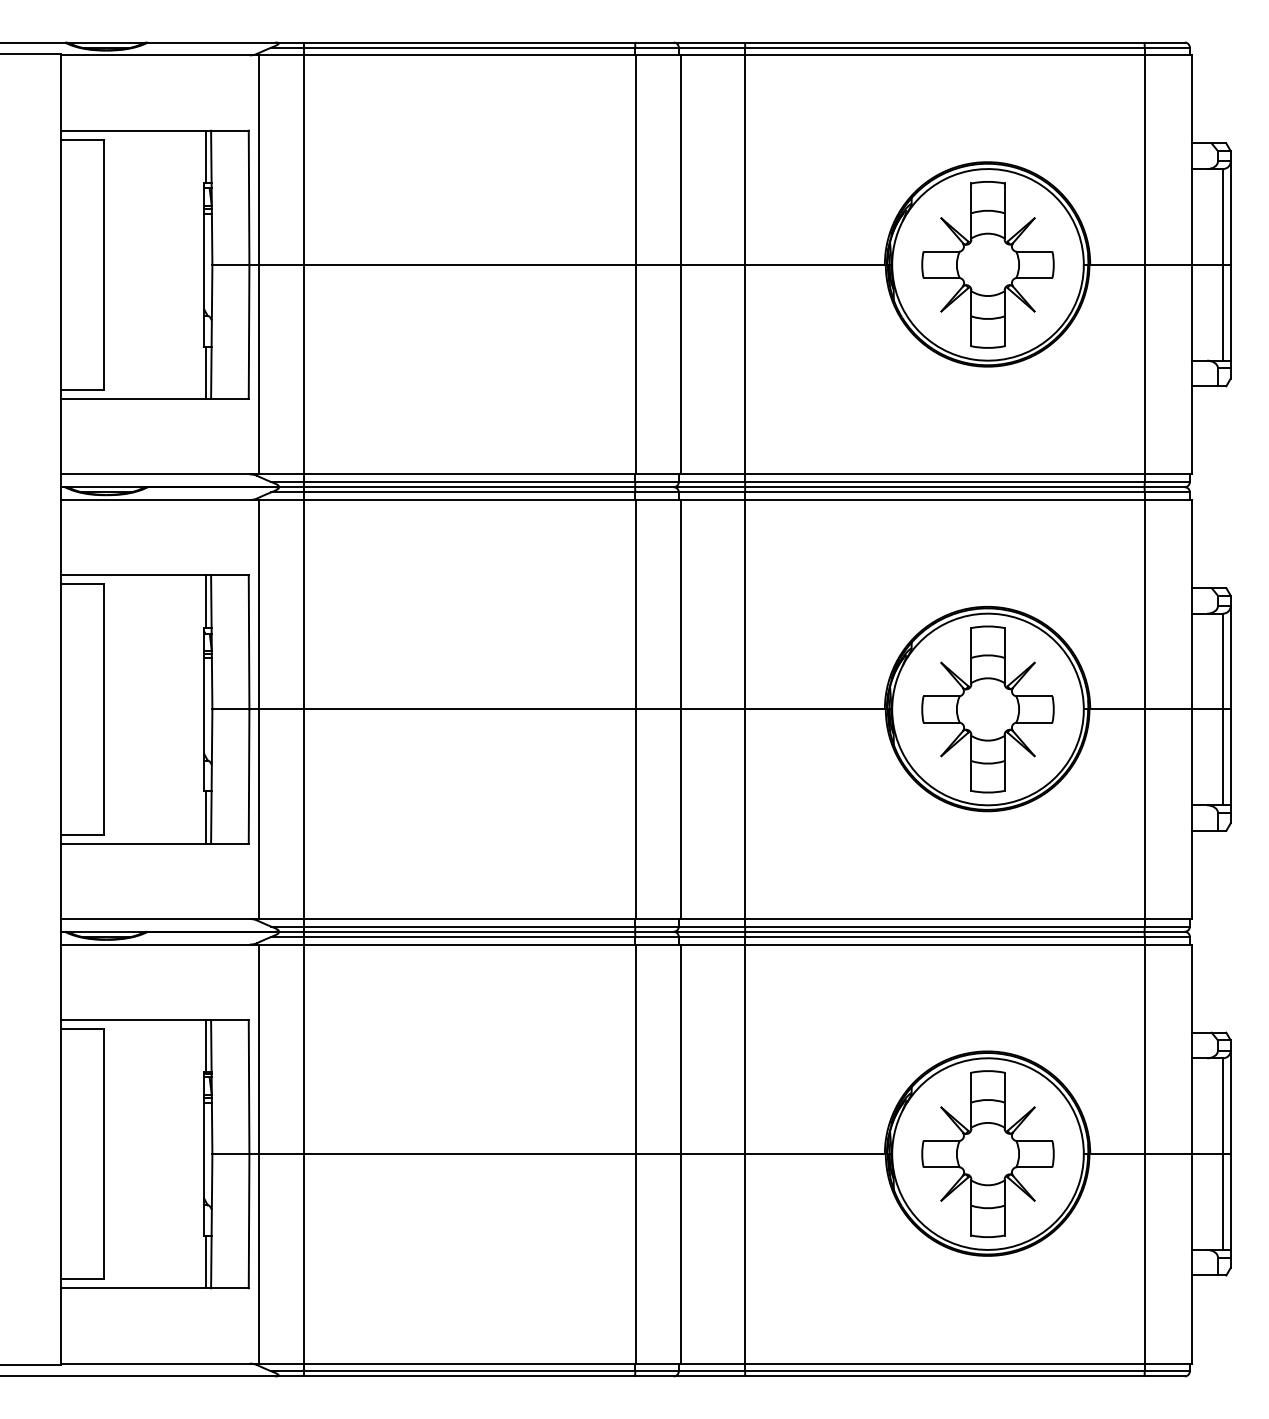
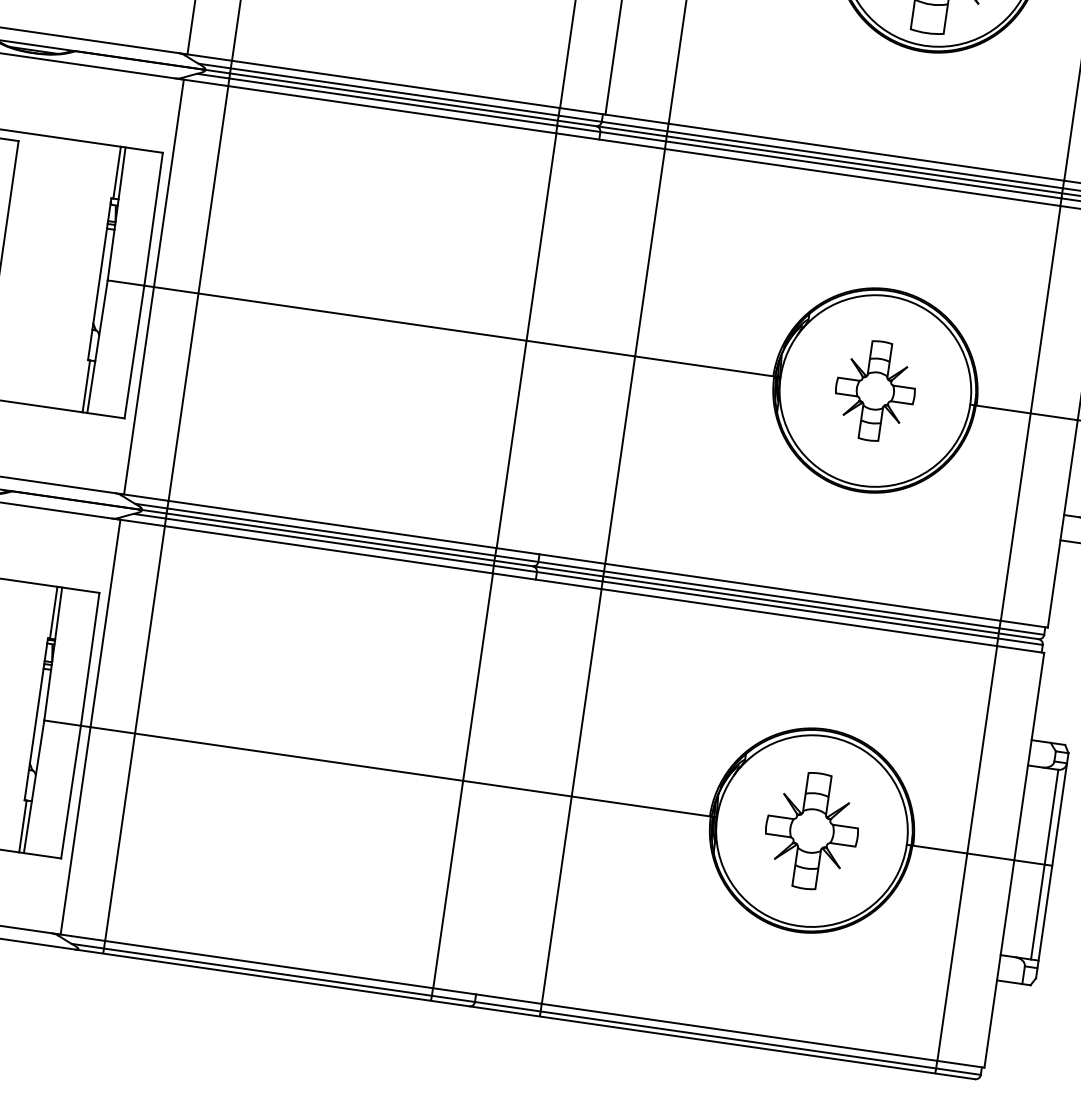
line: (681, 709) -> (572, 347), removed
part: (987, 709) -> (874, 390), size x0.6
line: (681, 1153) -> (508, 786), removed
part: (987, 1153) -> (811, 830), size x0.7

